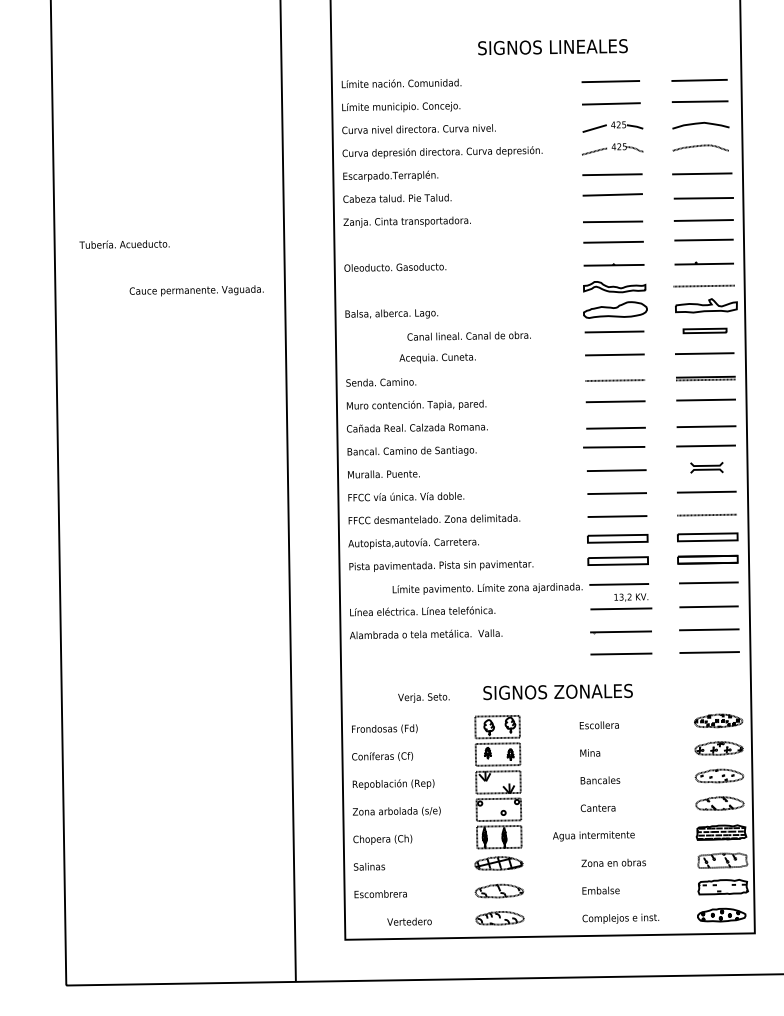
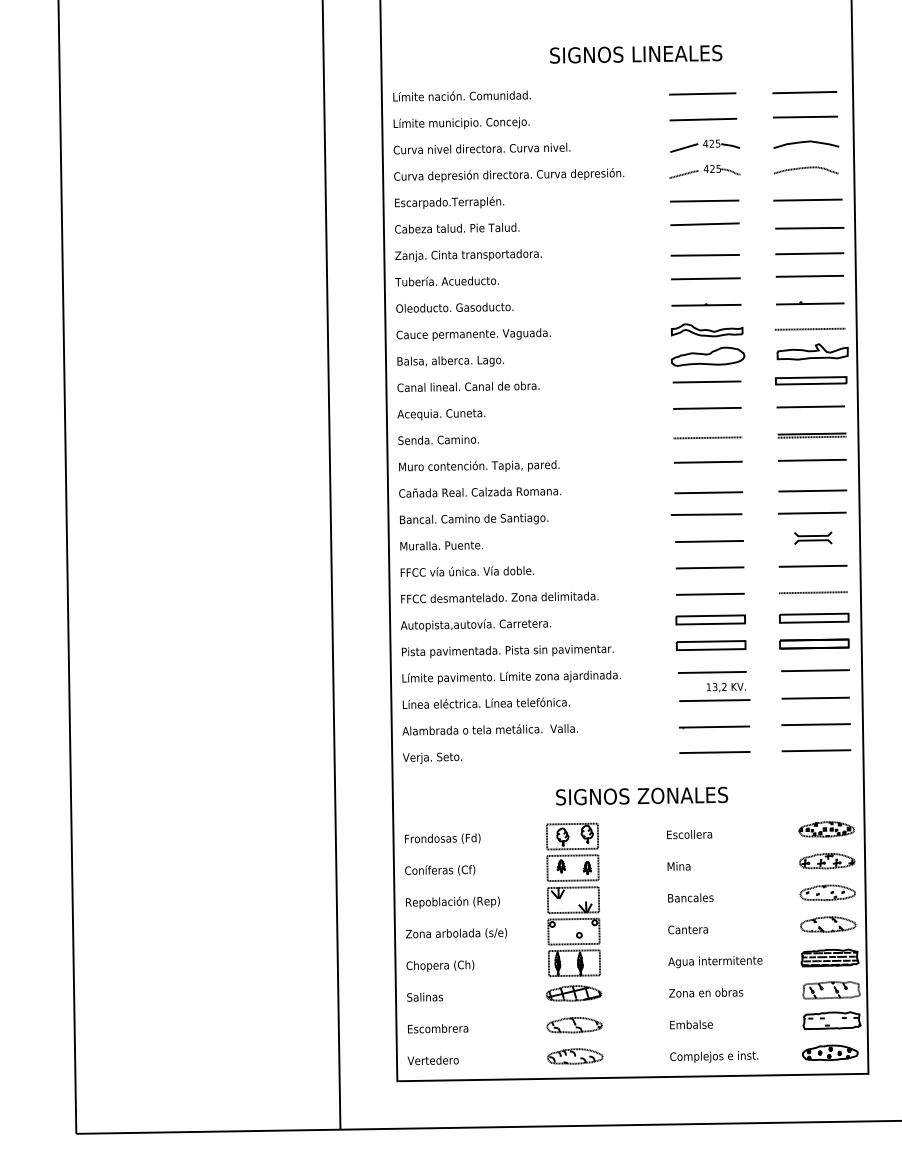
text: (124, 244) -> (446, 281), moved
text: (196, 290) -> (473, 334), moved
part: (704, 330) -> (810, 380), size x1.43
text: (468, 335) -> (467, 386), moved
text: (437, 358) -> (441, 414), moved
text: (487, 588) -> (511, 677), moved
text: (423, 697) -> (432, 757), moved
text: (593, 836) -> (715, 962), moved
text: (409, 921) -> (433, 1060), moved

